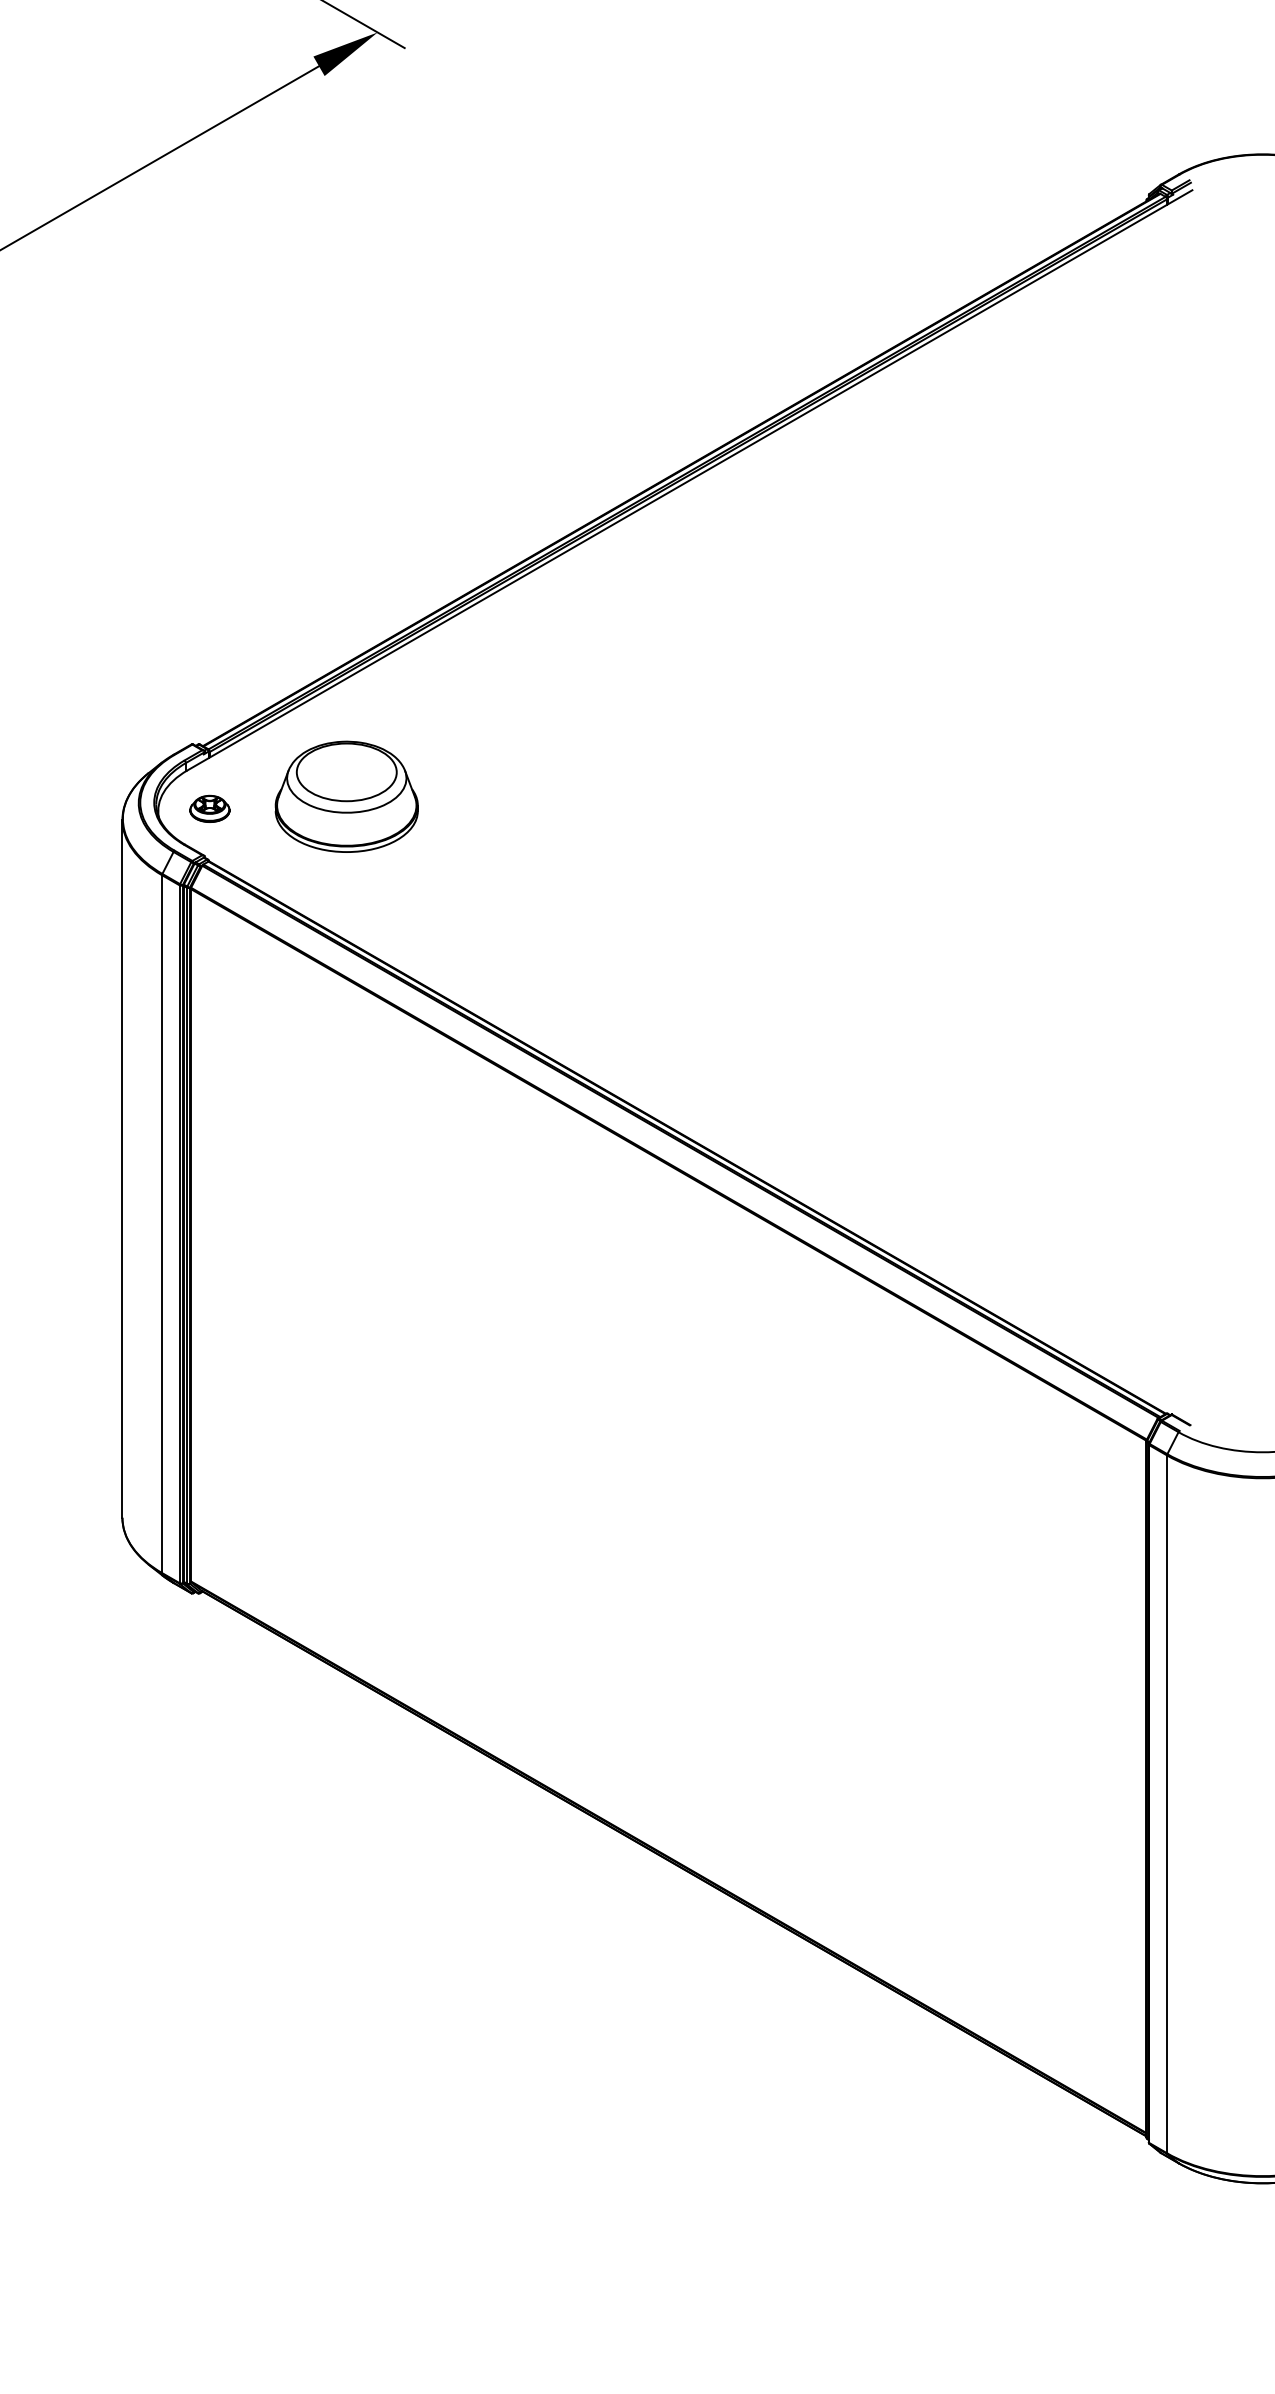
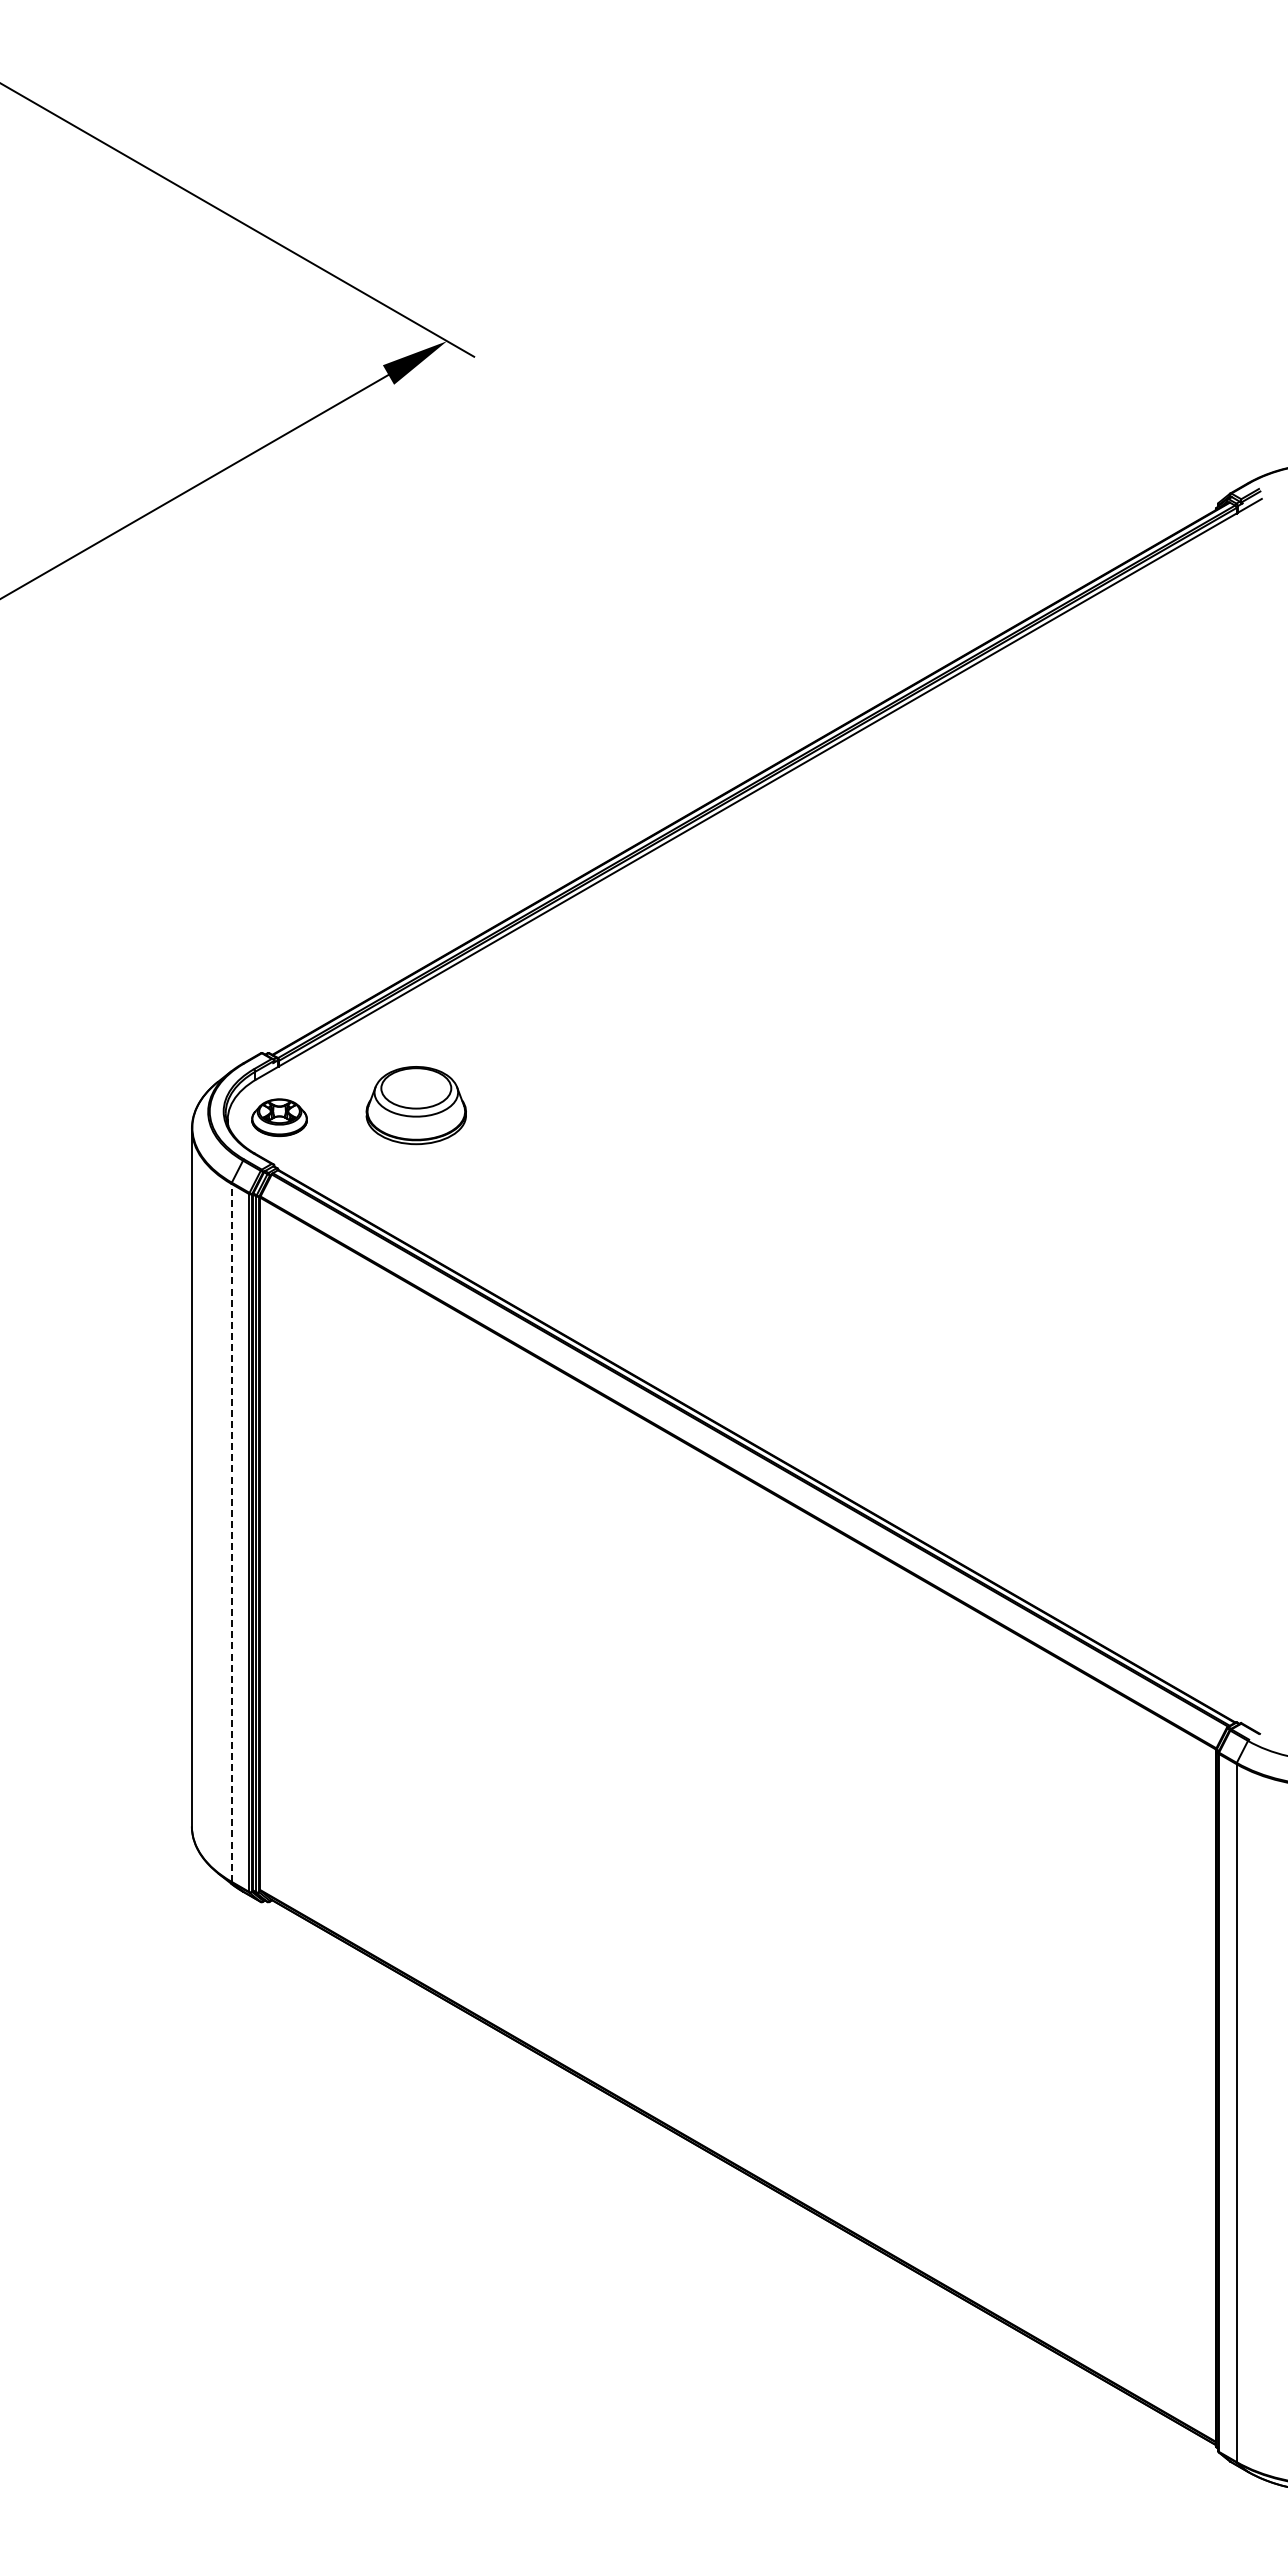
part: (347, 796) -> (416, 1105), size x0.7
part: (209, 808) -> (278, 1117), size x1.4
line: (162, 1223) -> (231, 1532), solid -> dashed

